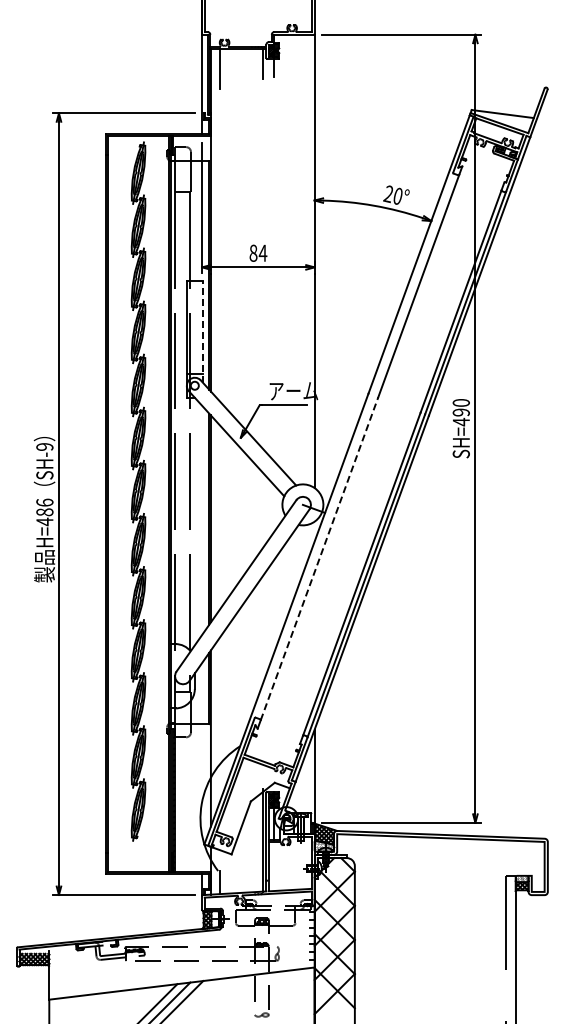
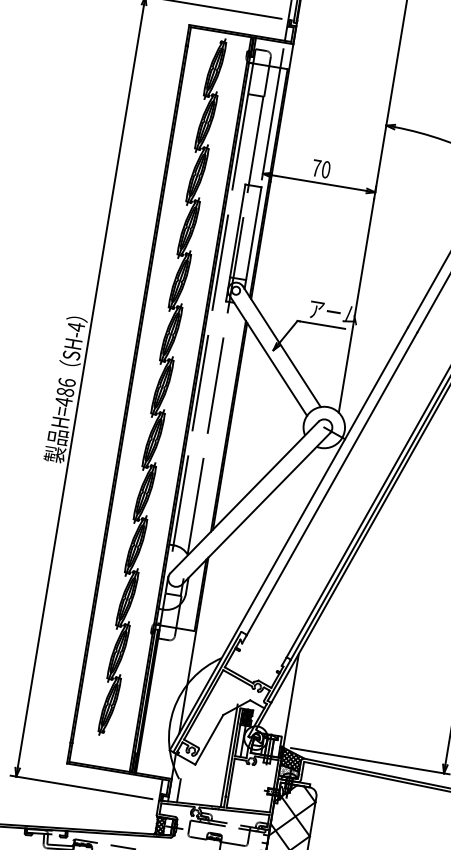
text: (258, 252) -> (321, 168), 84 -> 70
line: (202, 331) -> (252, 237), dashed -> solid
text: (44, 446) -> (75, 326), SH-9 -> SH-4
line: (319, 558) -> (331, 483), dashed -> solid

